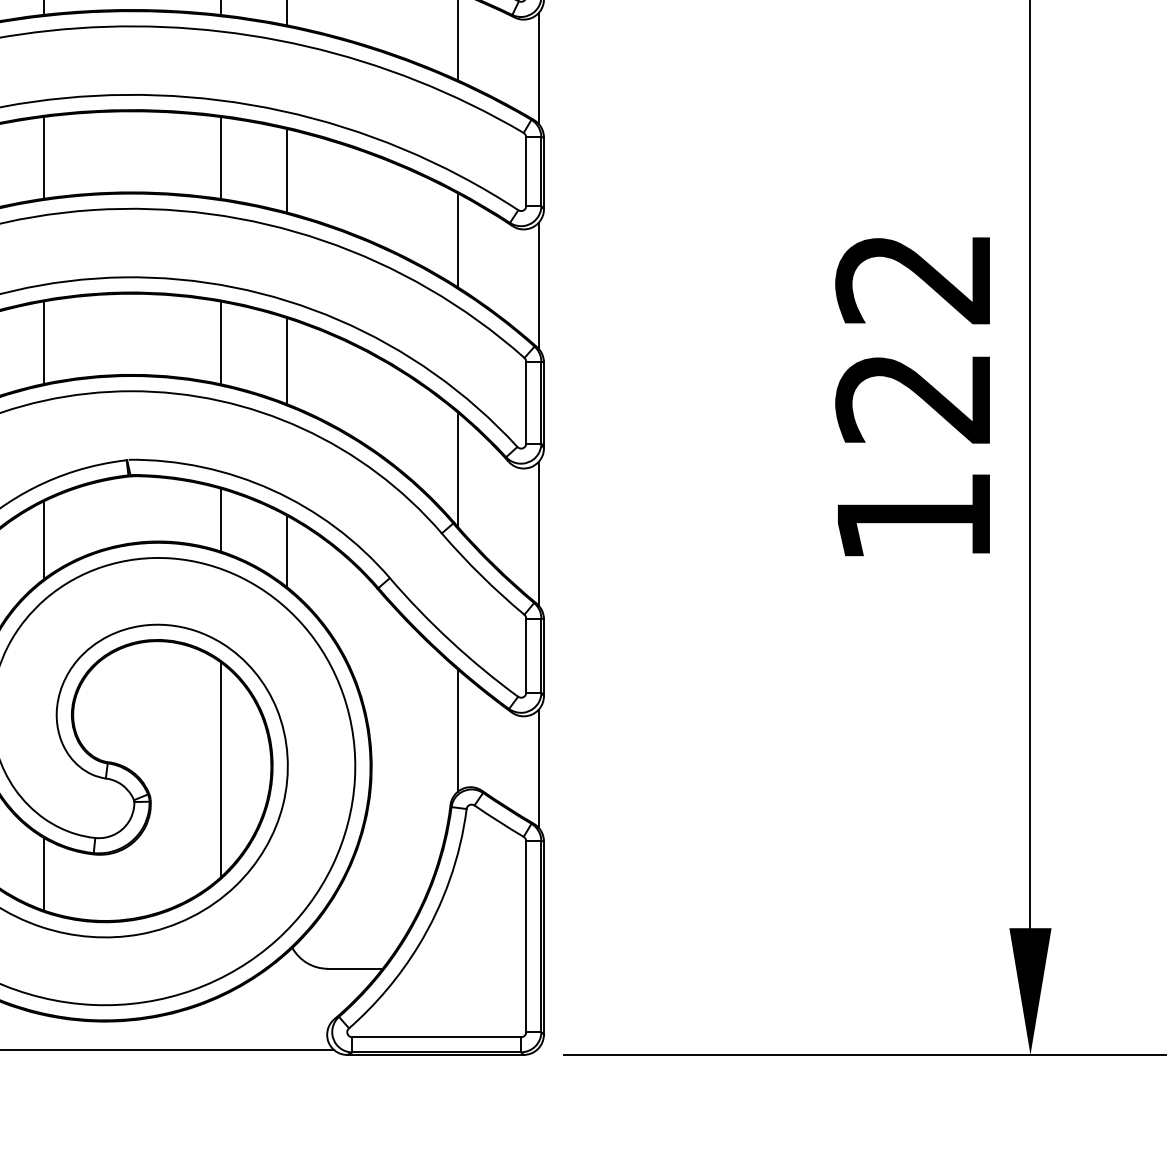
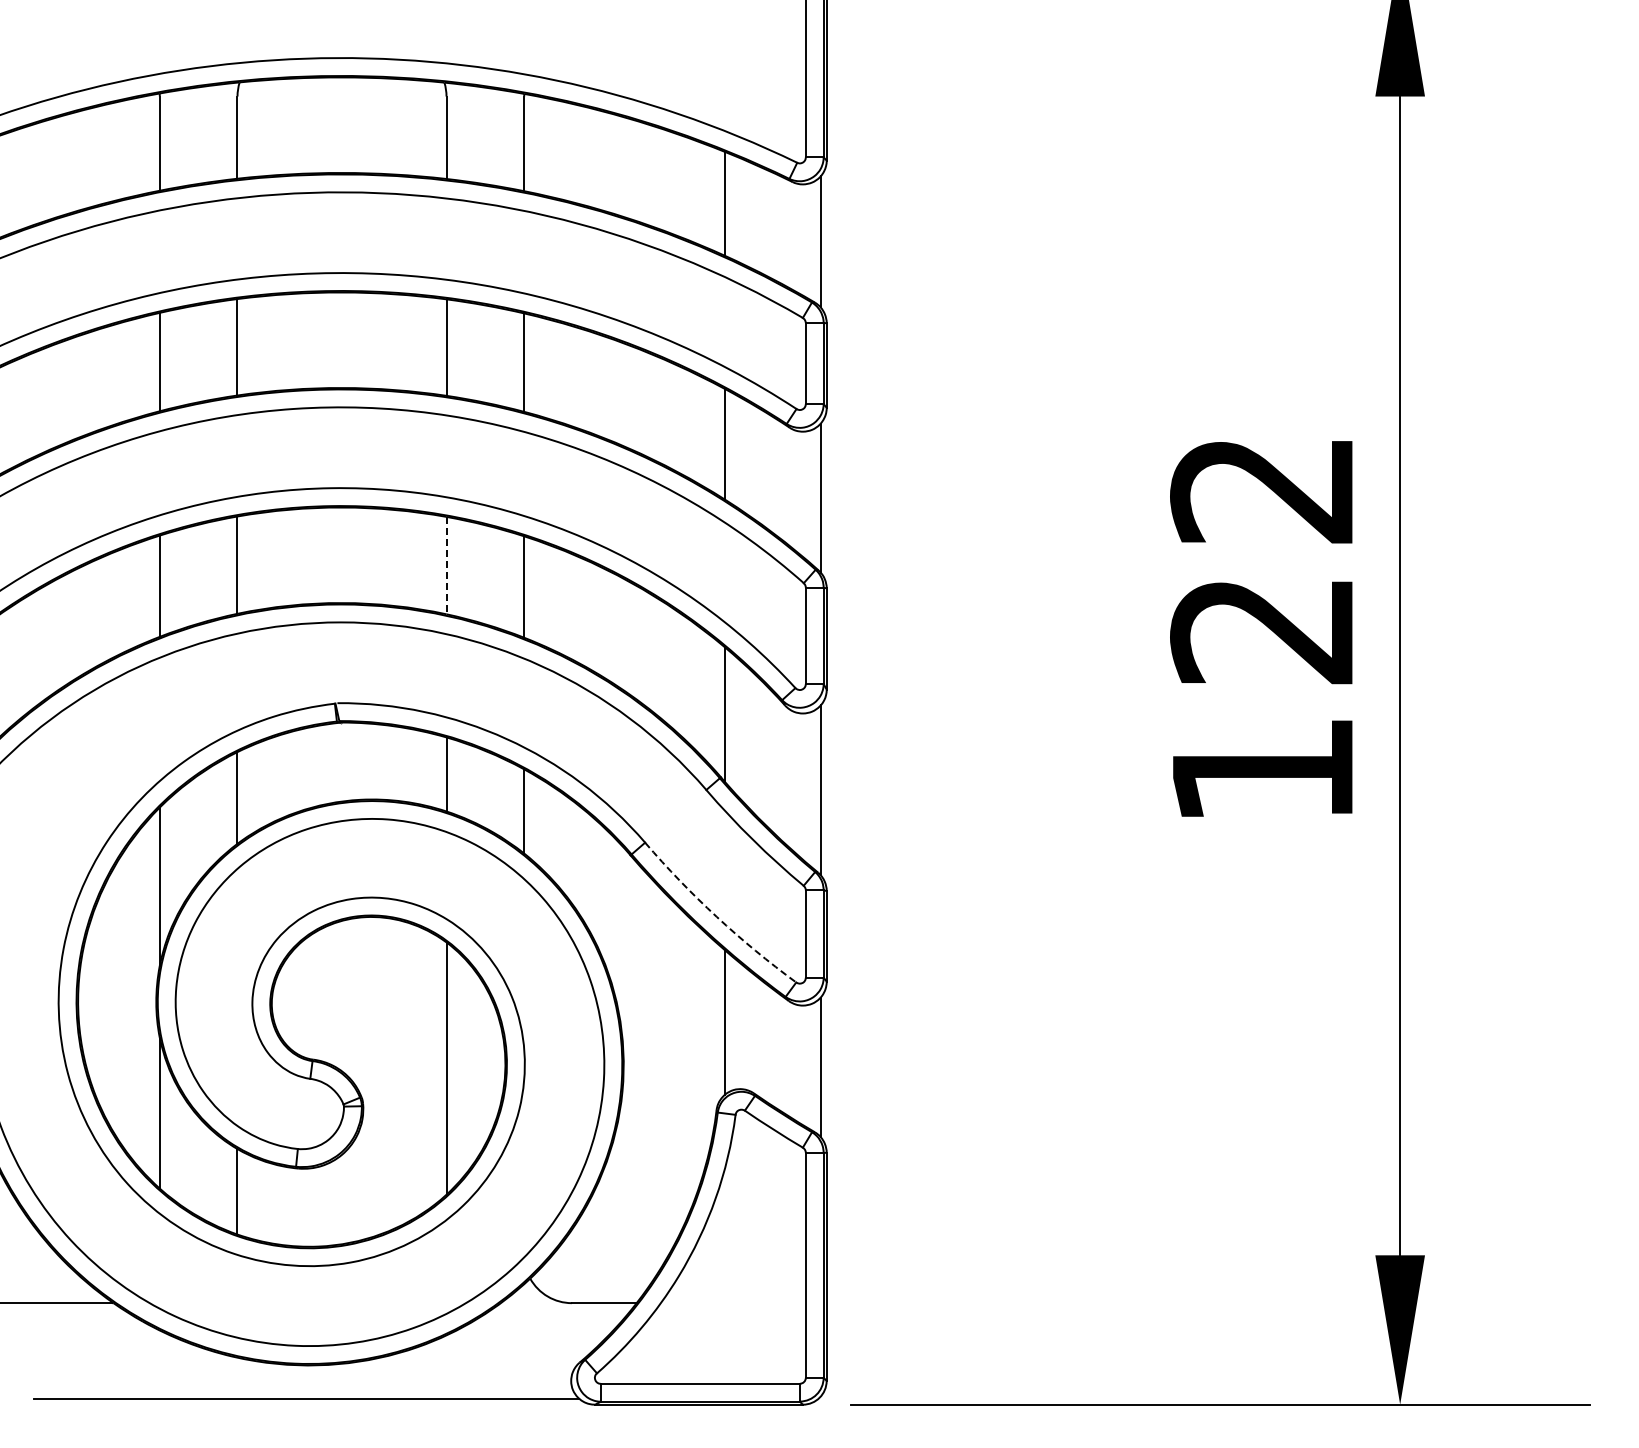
line: (221, 342) -> (446, 565), solid -> dashed
arc: (450, 640) -> (716, 916), solid -> dashed

